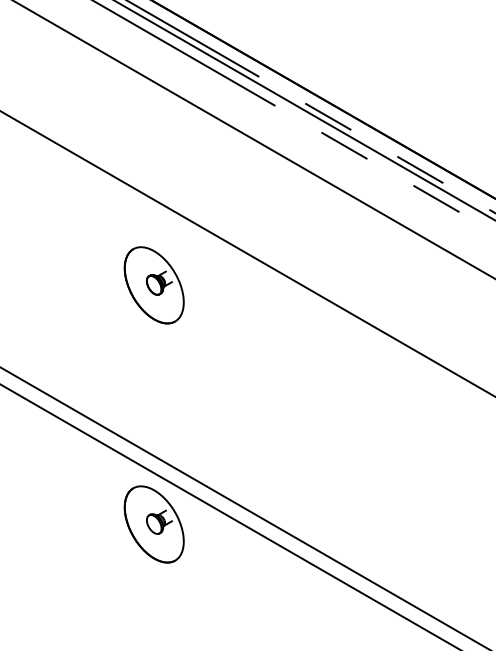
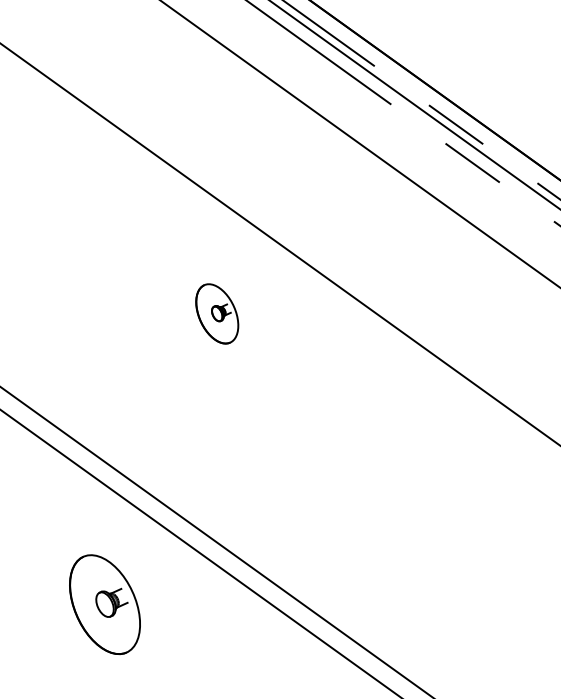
part: (153, 285) -> (216, 313), size x0.6
part: (153, 524) -> (104, 604), moved

